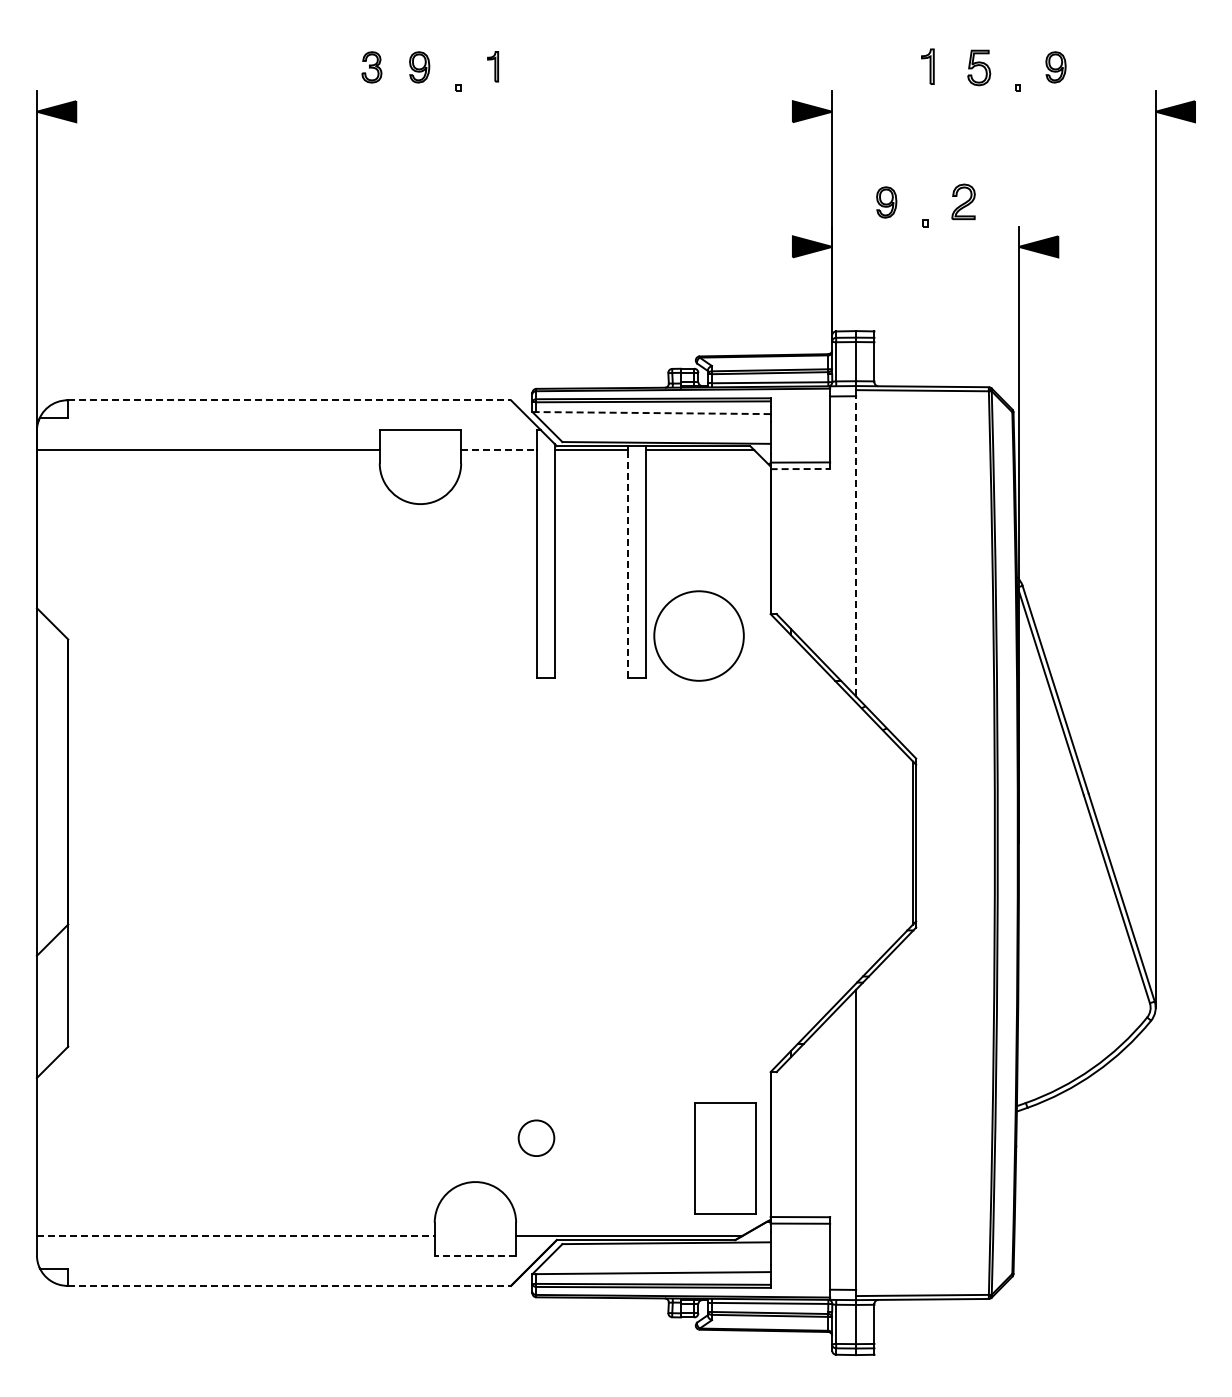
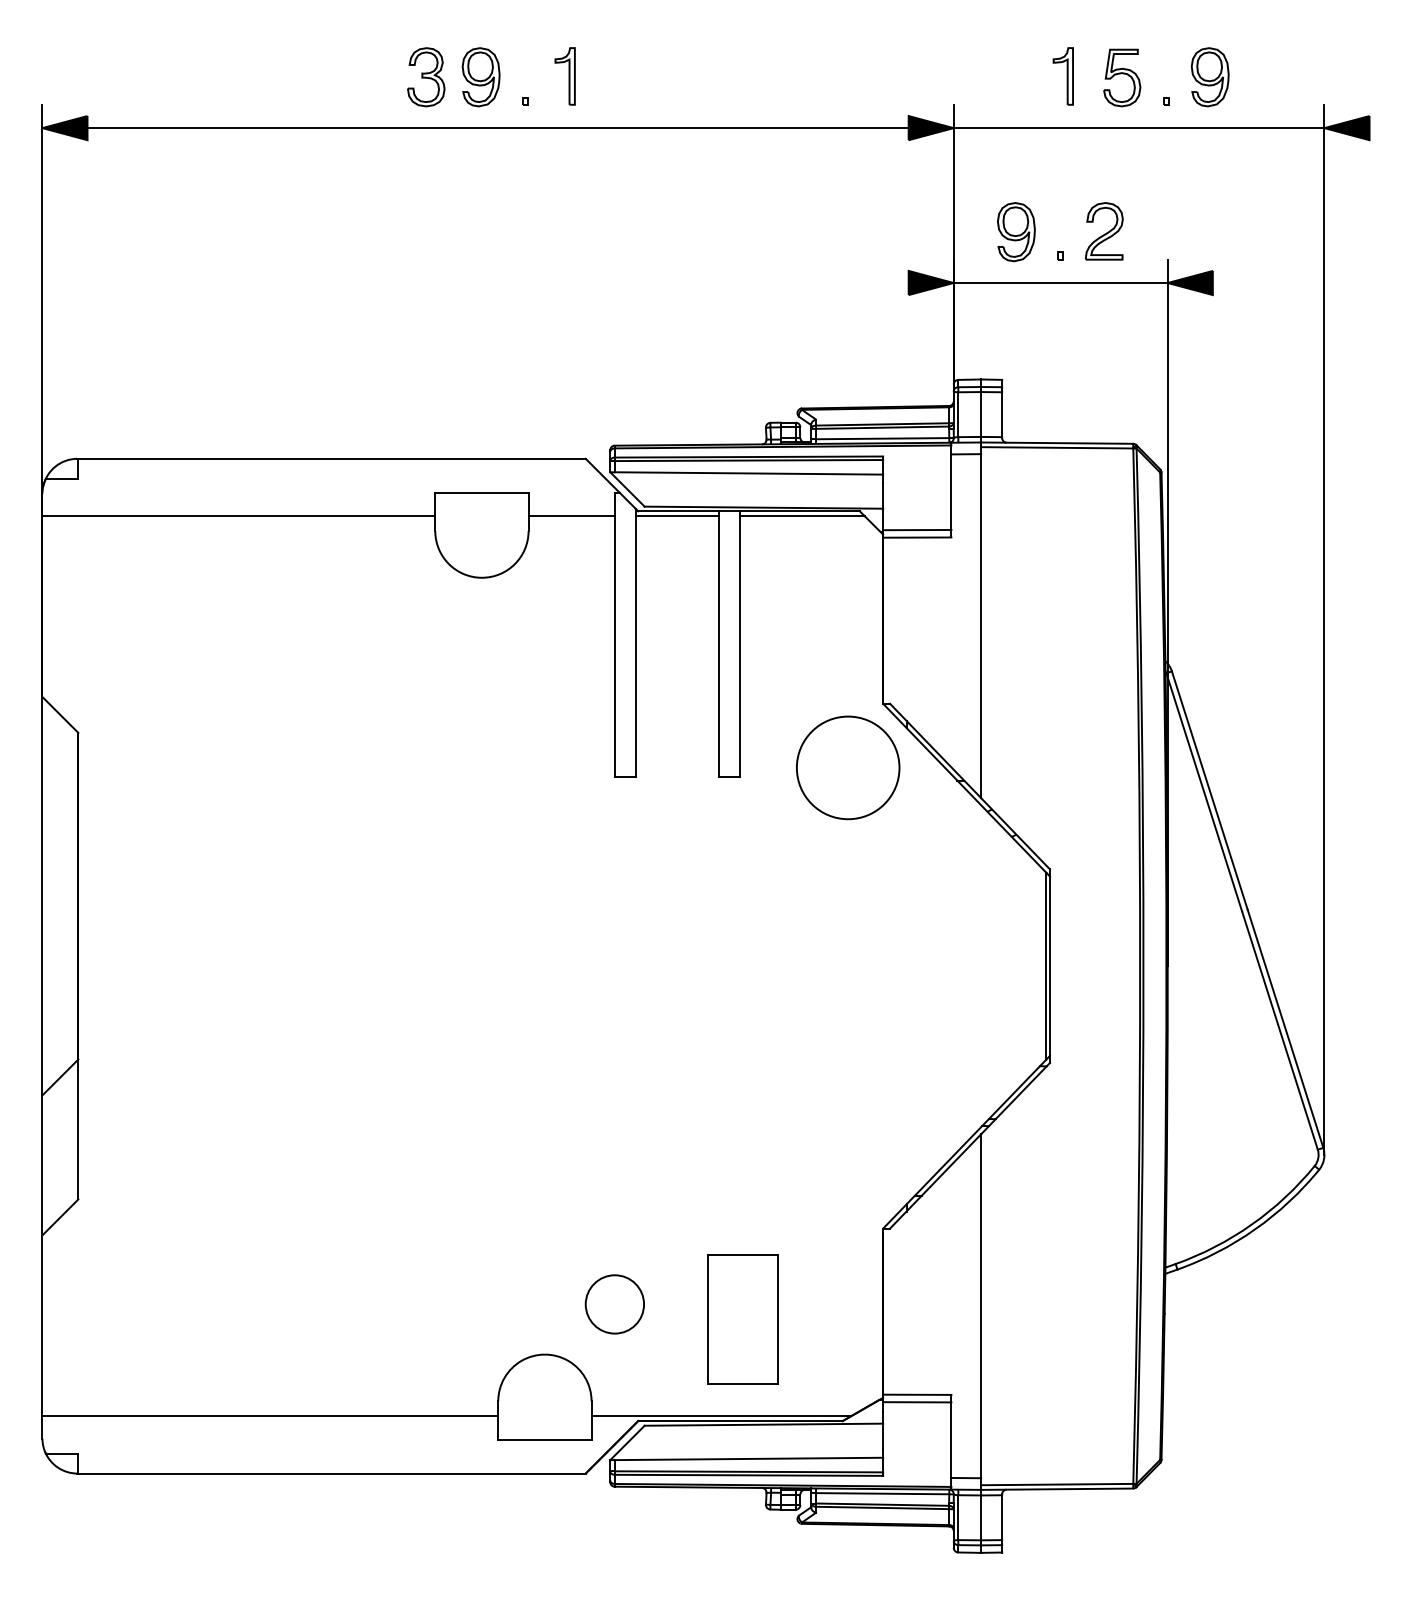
part: (492, 66) -> (564, 76), size x1.67
part: (927, 66) -> (1062, 76), size x1.43
part: (371, 67) -> (425, 77), size x1.67
part: (419, 67) -> (480, 77), size x1.67
part: (978, 67) -> (1121, 77), size x1.43
part: (1055, 67) -> (1209, 77), size x1.67
line: (434, 111) -> (498, 127), added
line: (993, 111) -> (1138, 127), added
part: (963, 201) -> (1104, 230), size x1.43
part: (886, 202) -> (1015, 232), size x1.67
line: (925, 246) -> (1060, 282), added
line: (290, 400) -> (333, 459), dashed -> solid
line: (653, 413) -> (748, 473), dashed -> solid
line: (498, 450) -> (571, 516), dashed -> solid
line: (800, 469) -> (917, 538), dashed -> solid
line: (856, 545) -> (981, 625), dashed -> solid
line: (627, 563) -> (719, 645), dashed -> solid
circle: (698, 635) -> (847, 767), moved
circle: (536, 1137) -> (614, 1303), size x1.43
part: (725, 1158) -> (743, 1319), moved
line: (235, 1235) -> (269, 1415), dashed -> solid
line: (475, 1256) -> (545, 1439), dashed -> solid
line: (290, 1285) -> (333, 1473), dashed -> solid

